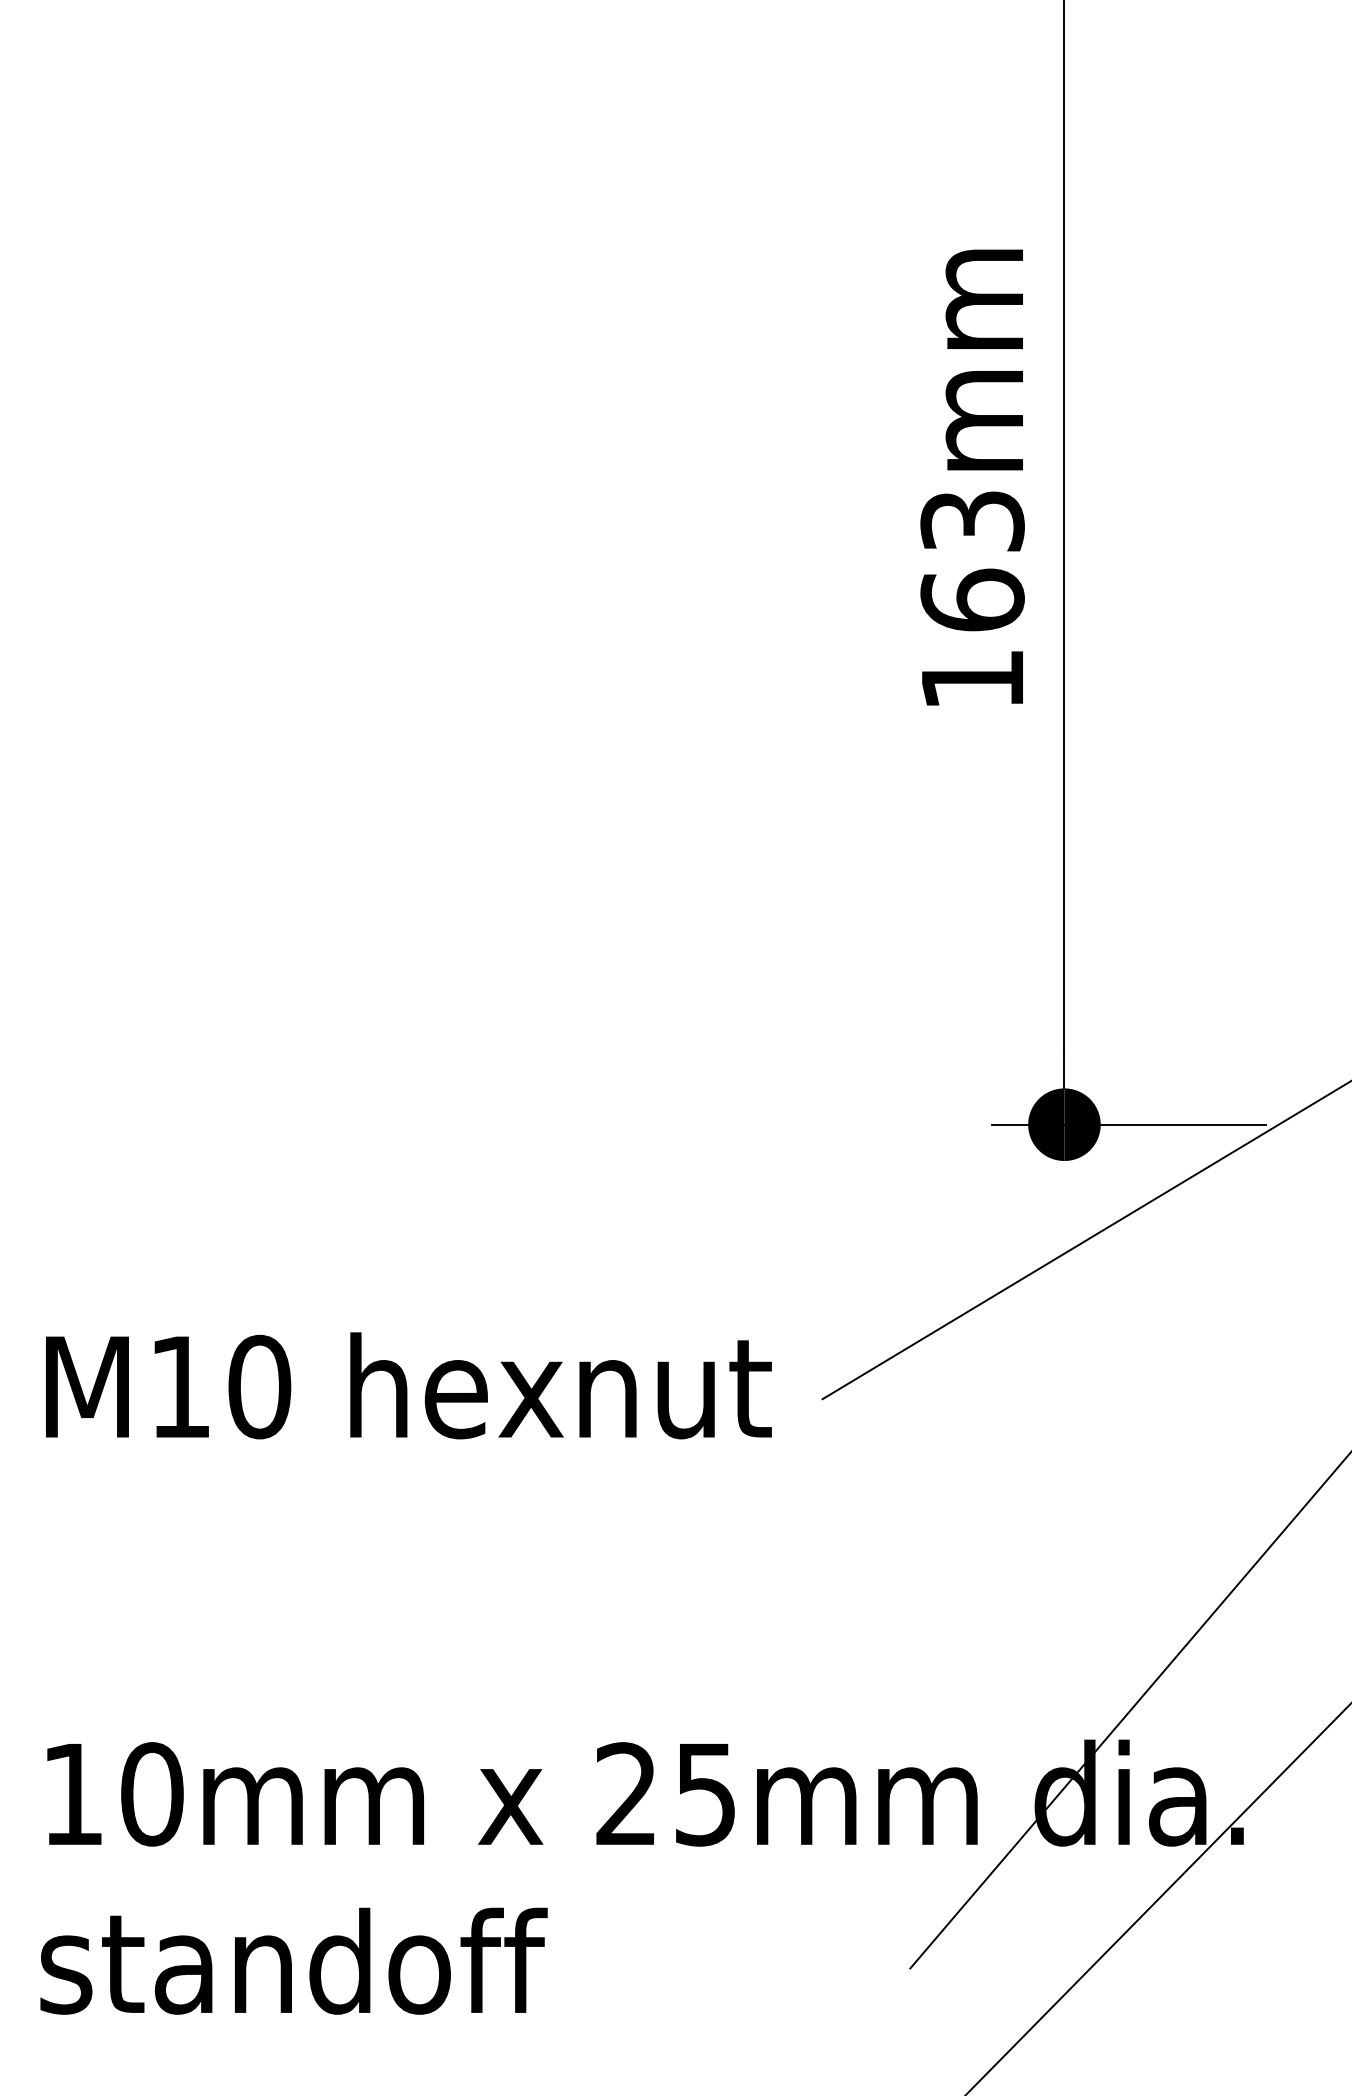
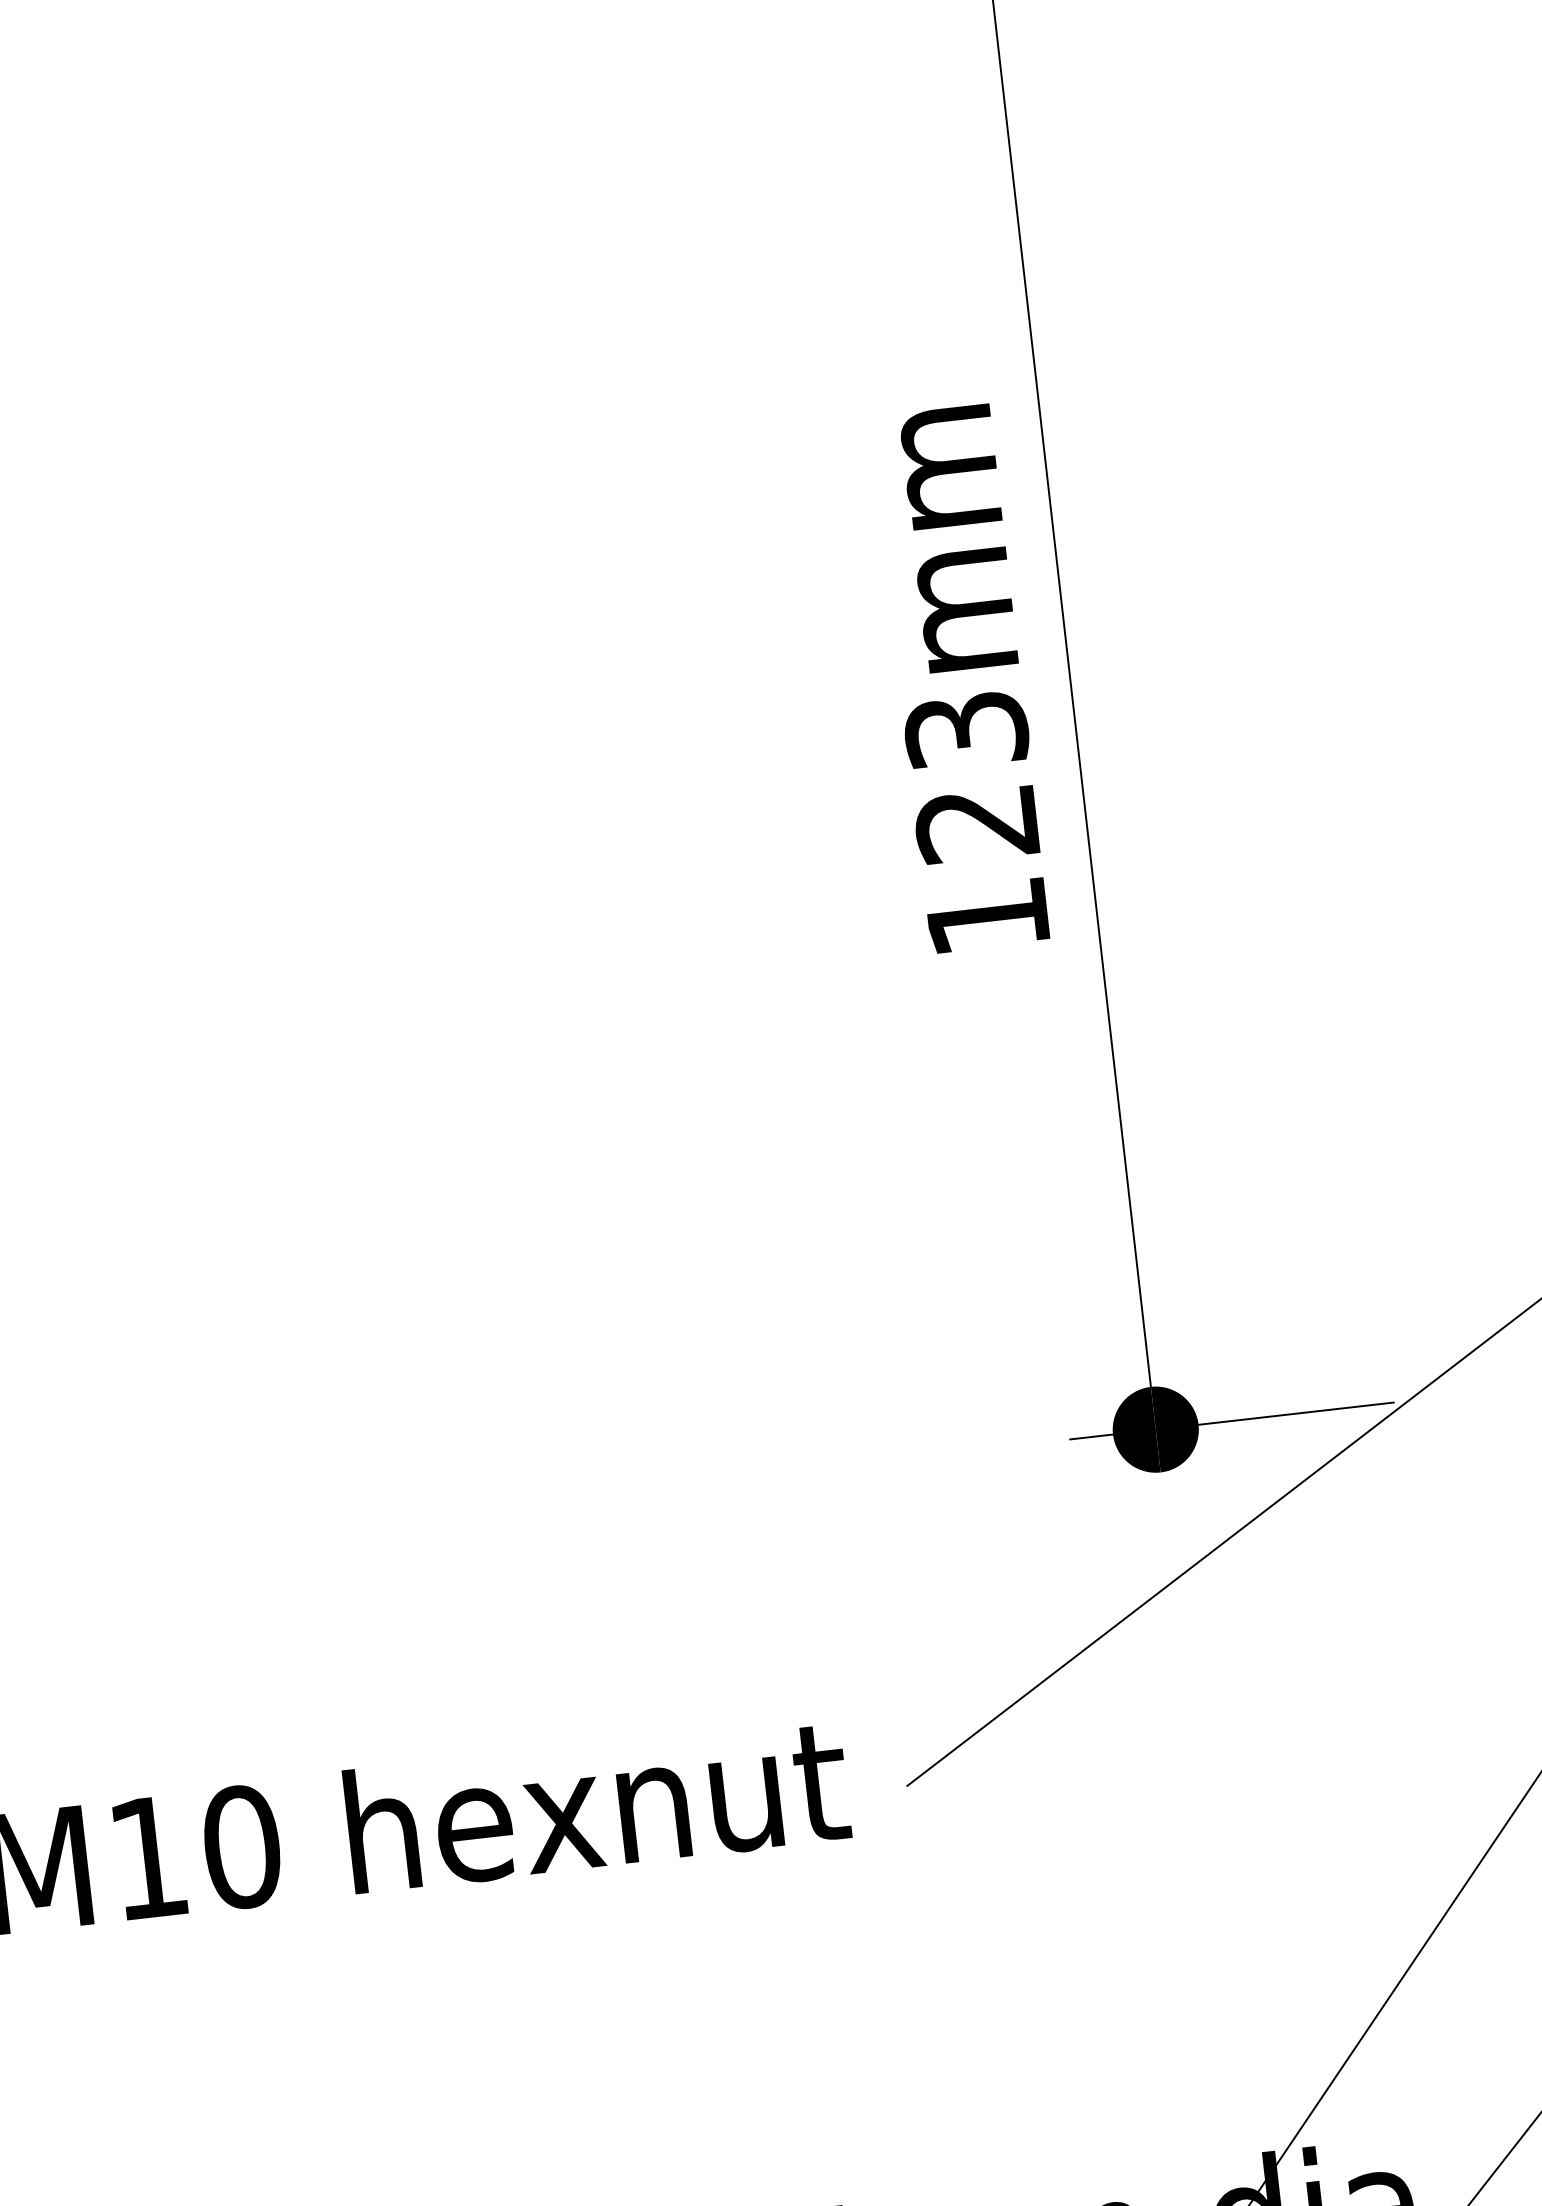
text: (972, 599) -> (976, 822), 163mm -> 123mm

